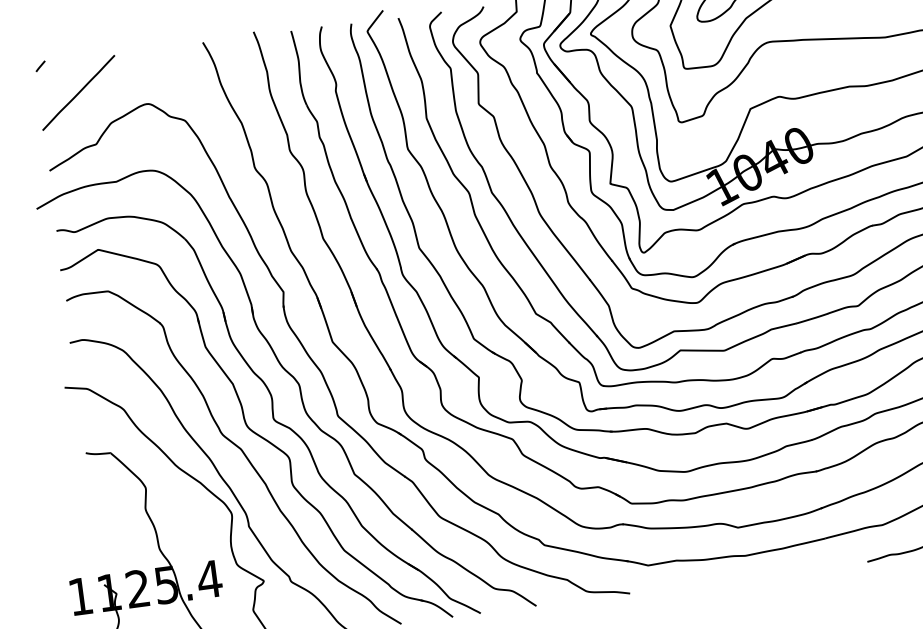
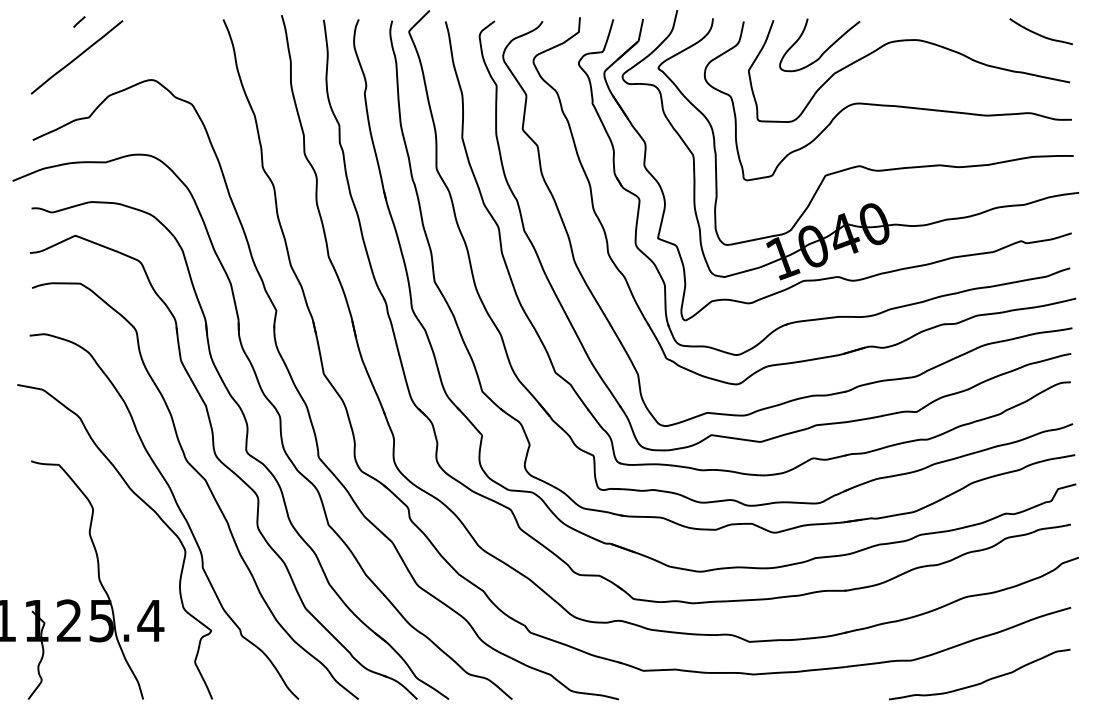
line: (40, 65) -> (79, 21), moved

